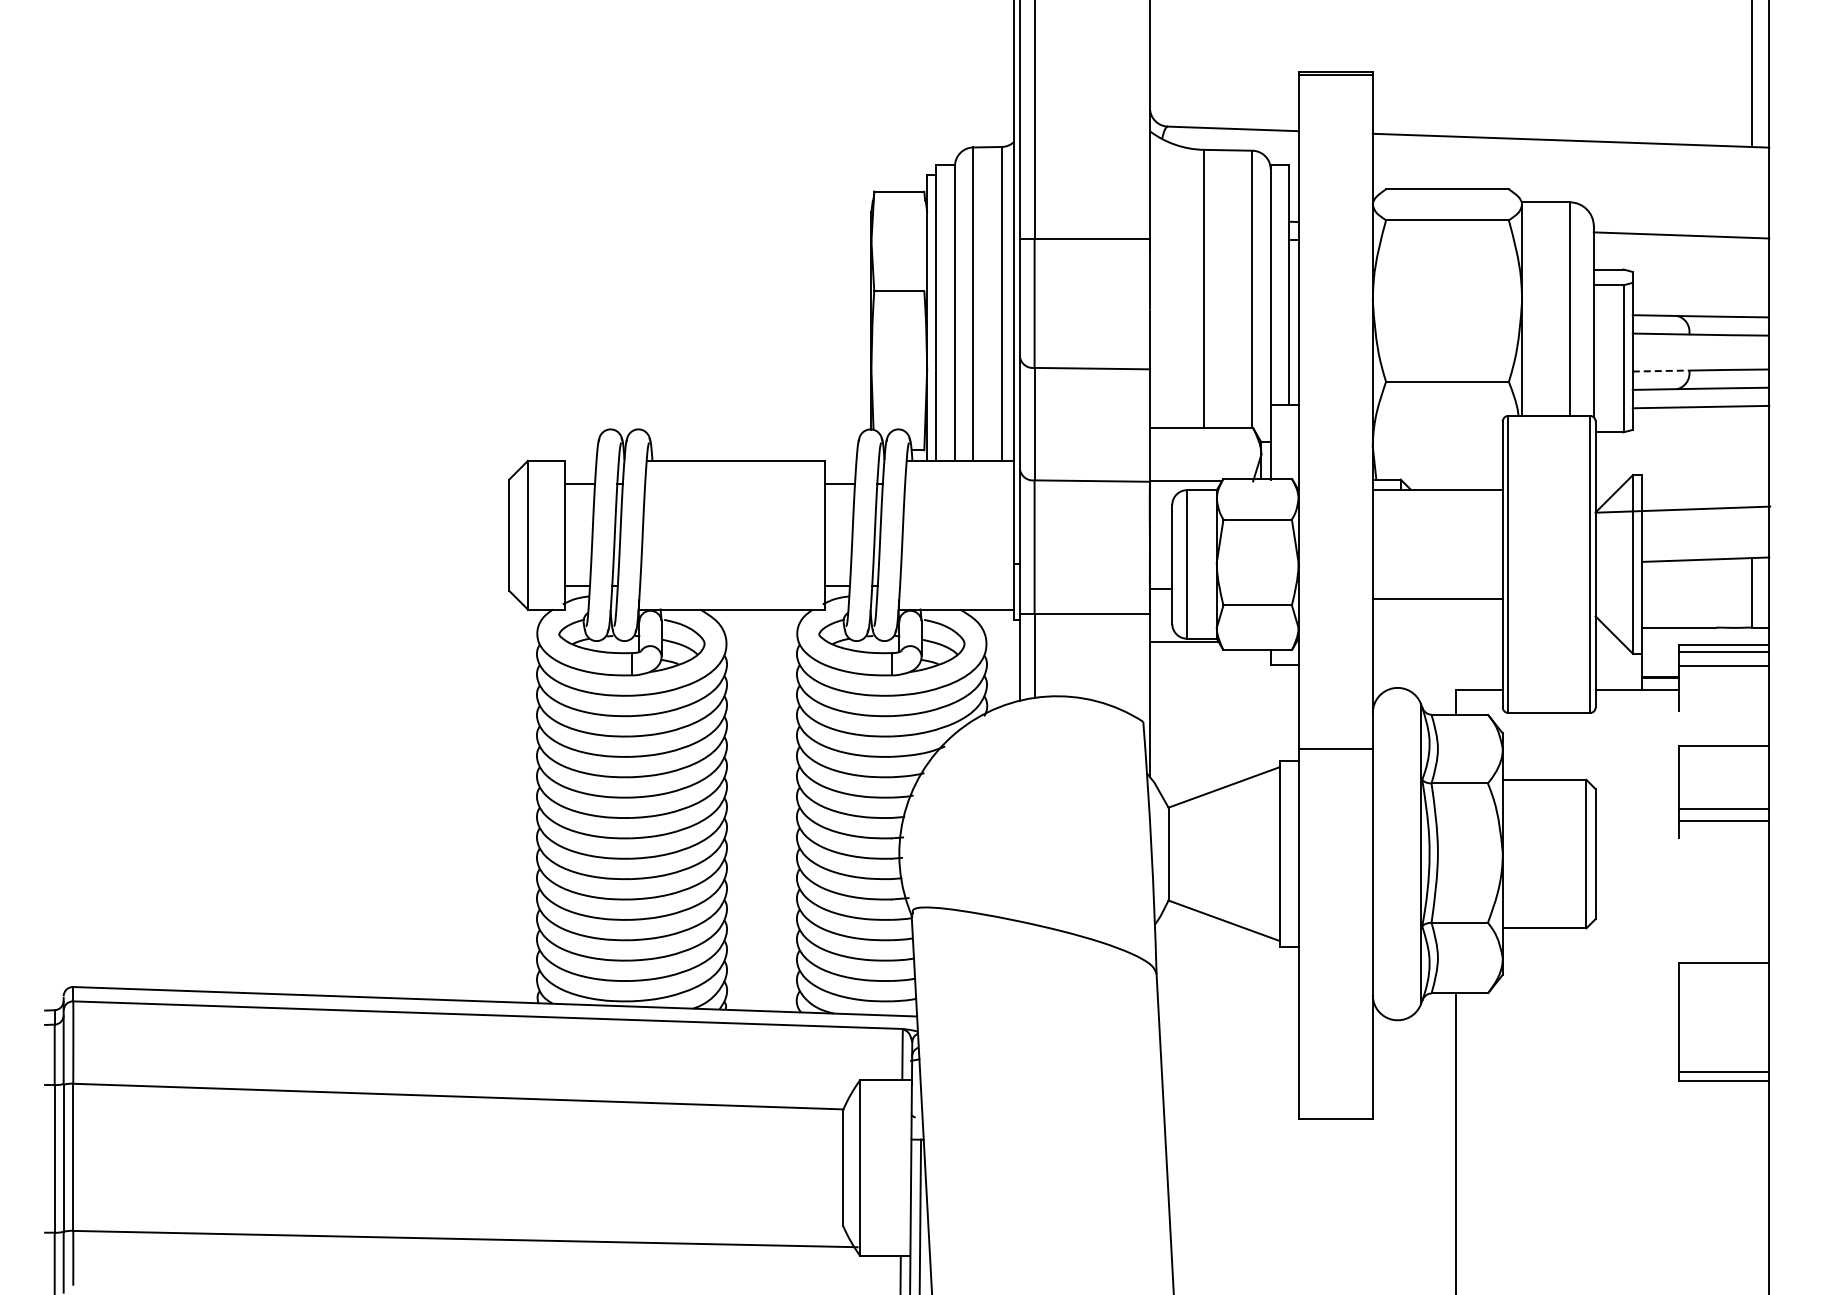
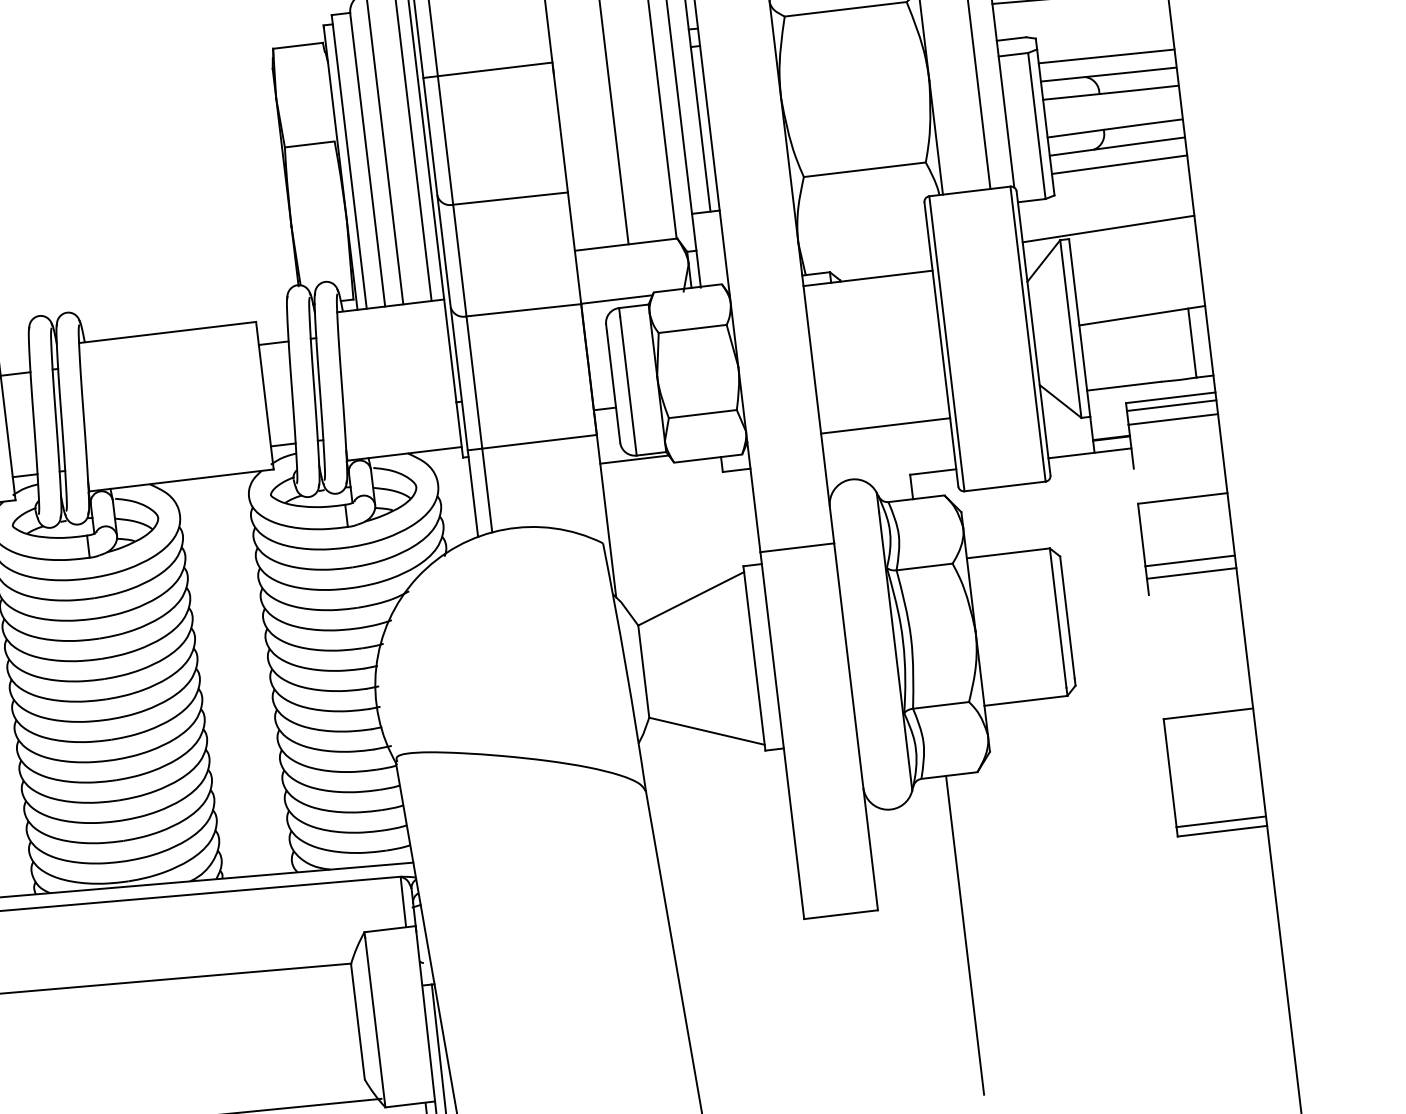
line: (1700, 297) -> (1106, 55), added
line: (1661, 371) -> (1076, 134), dashed -> solid
line: (1683, 509) -> (1108, 228), moved
line: (1437, 598) -> (885, 425), moved

